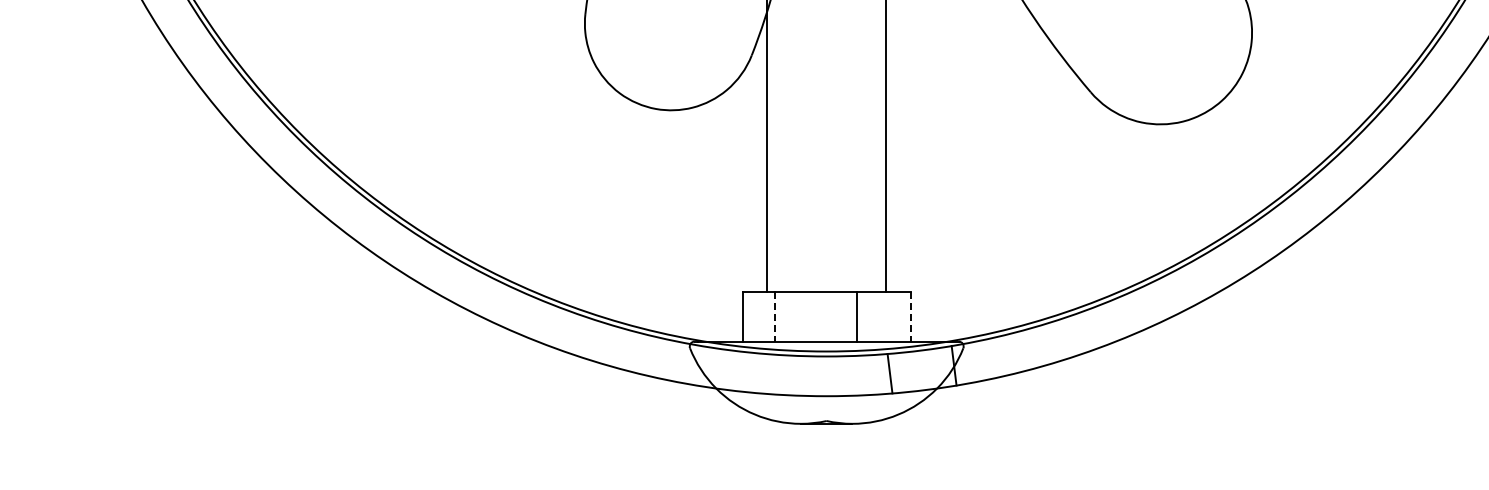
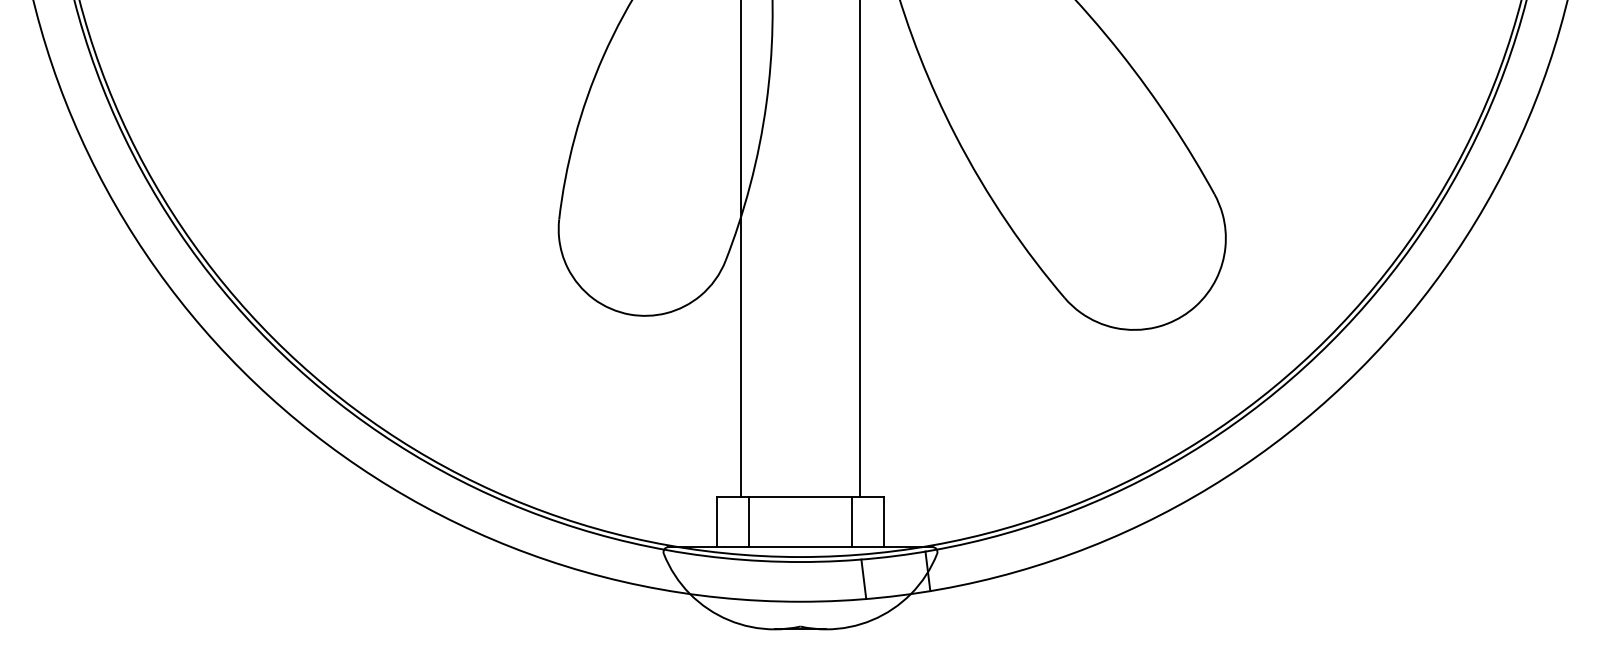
line: (775, 316) -> (749, 522), dashed -> solid
line: (856, 316) -> (851, 522), moved
line: (910, 316) -> (884, 522), dashed -> solid

